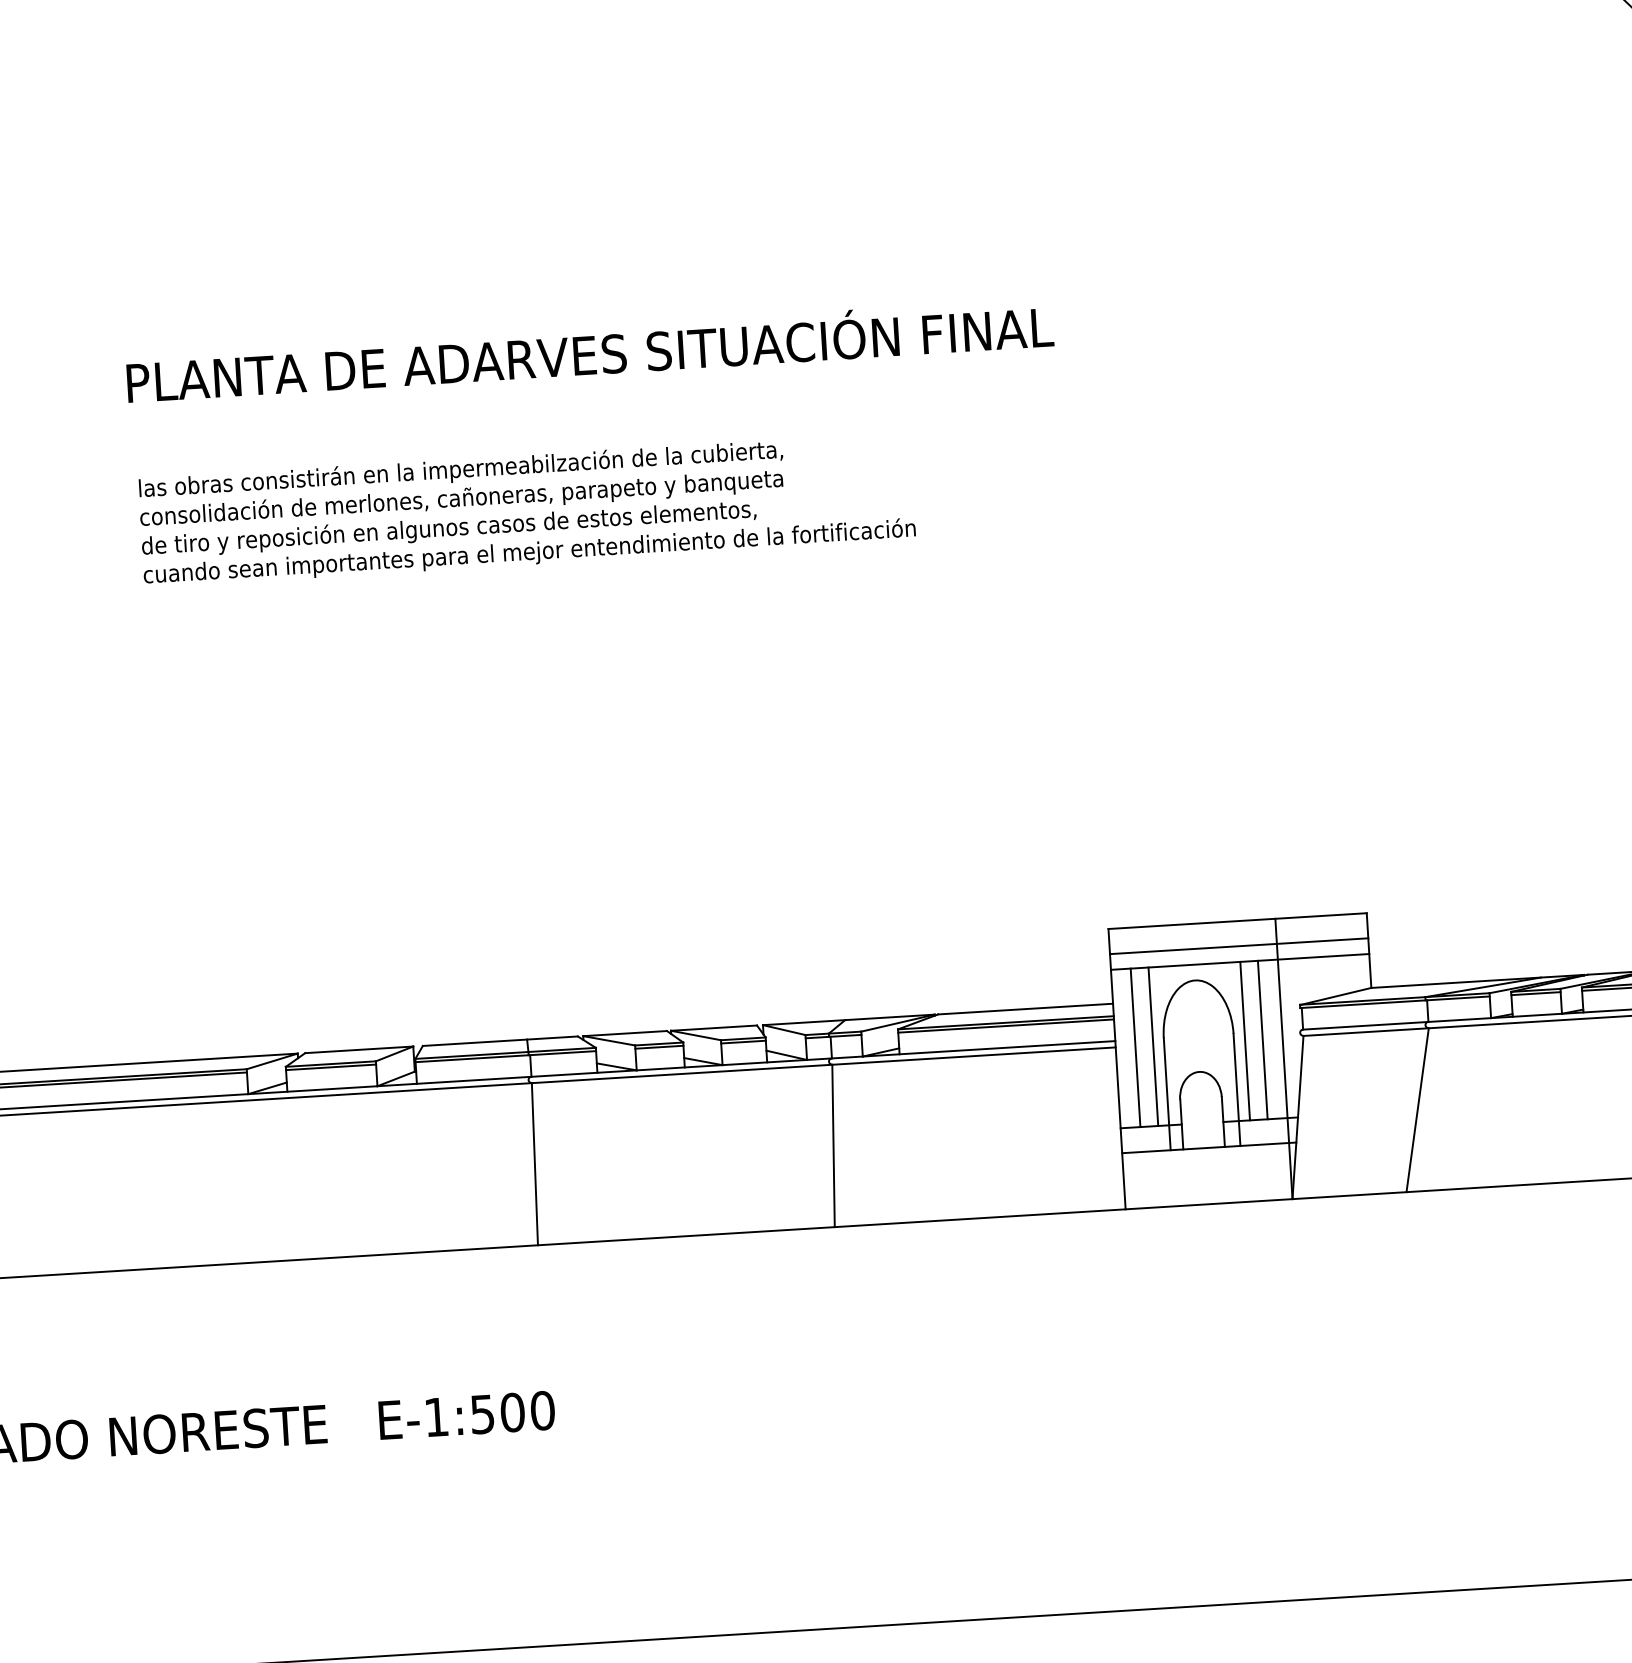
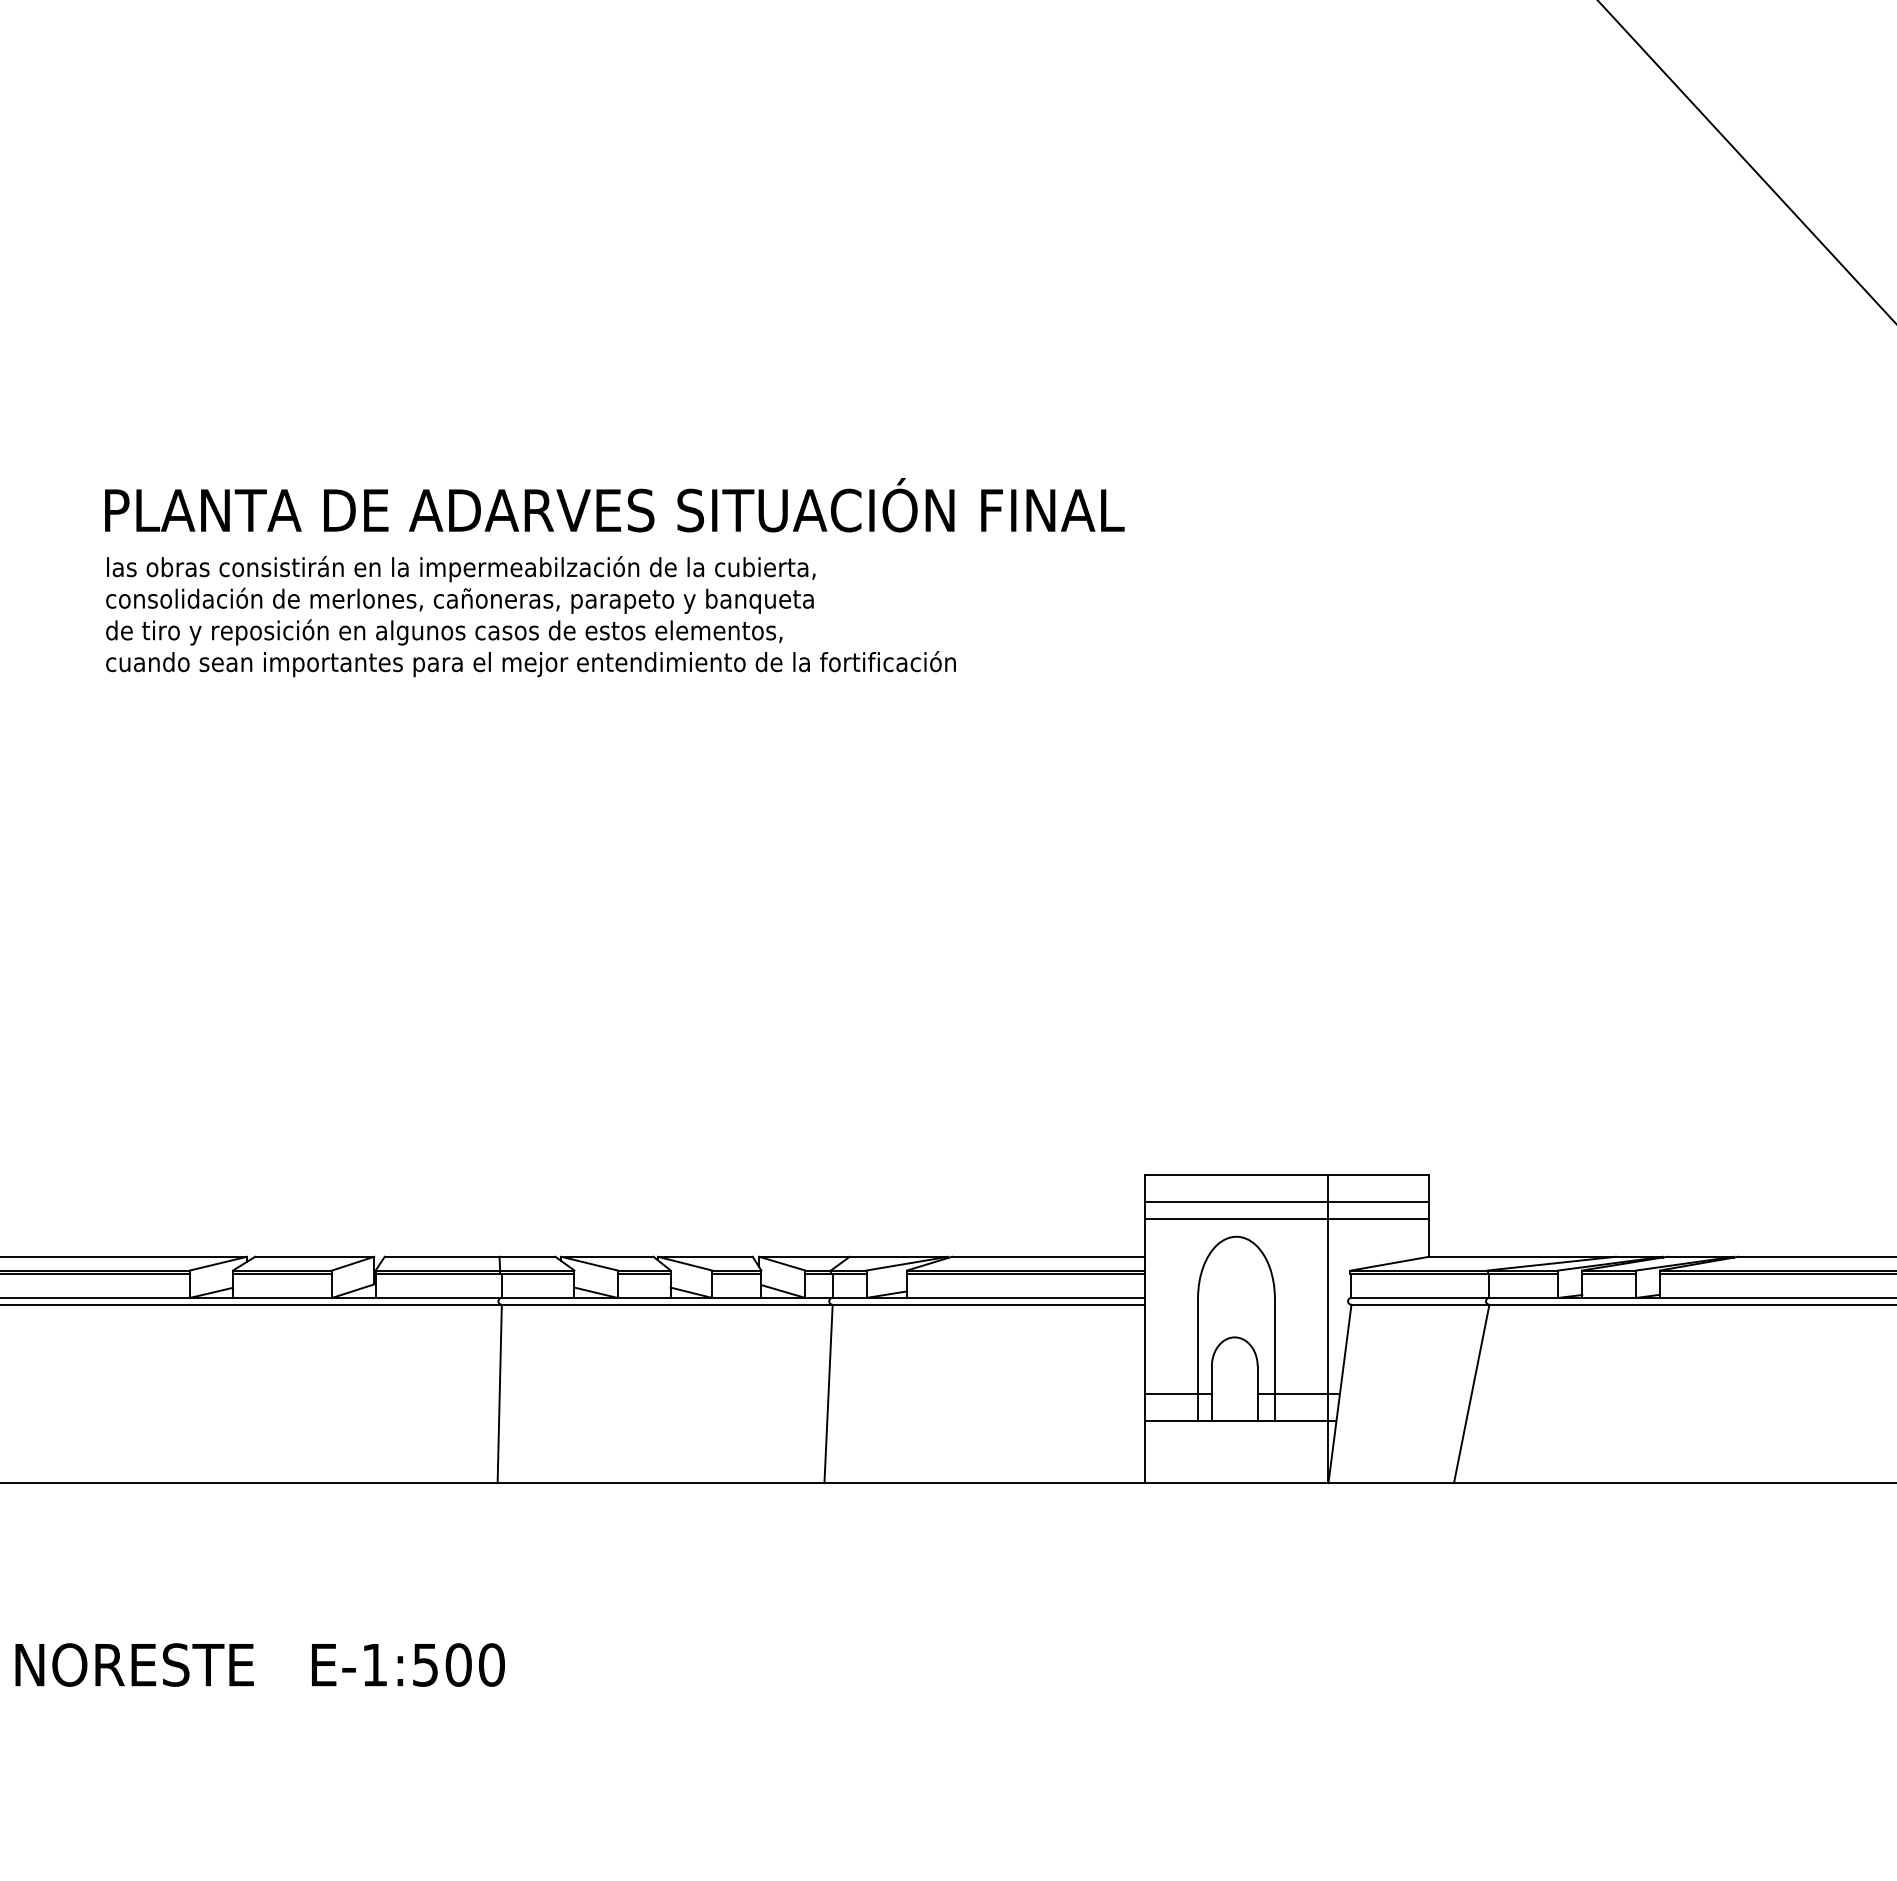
text: (526, 509) -> (530, 616), moved
line: (1262, 1039) -> (1306, 1306), removed
line: (1245, 1040) -> (1287, 1306), removed
line: (1153, 1046) -> (1186, 1306), removed
line: (1135, 1047) -> (1166, 1306), removed

